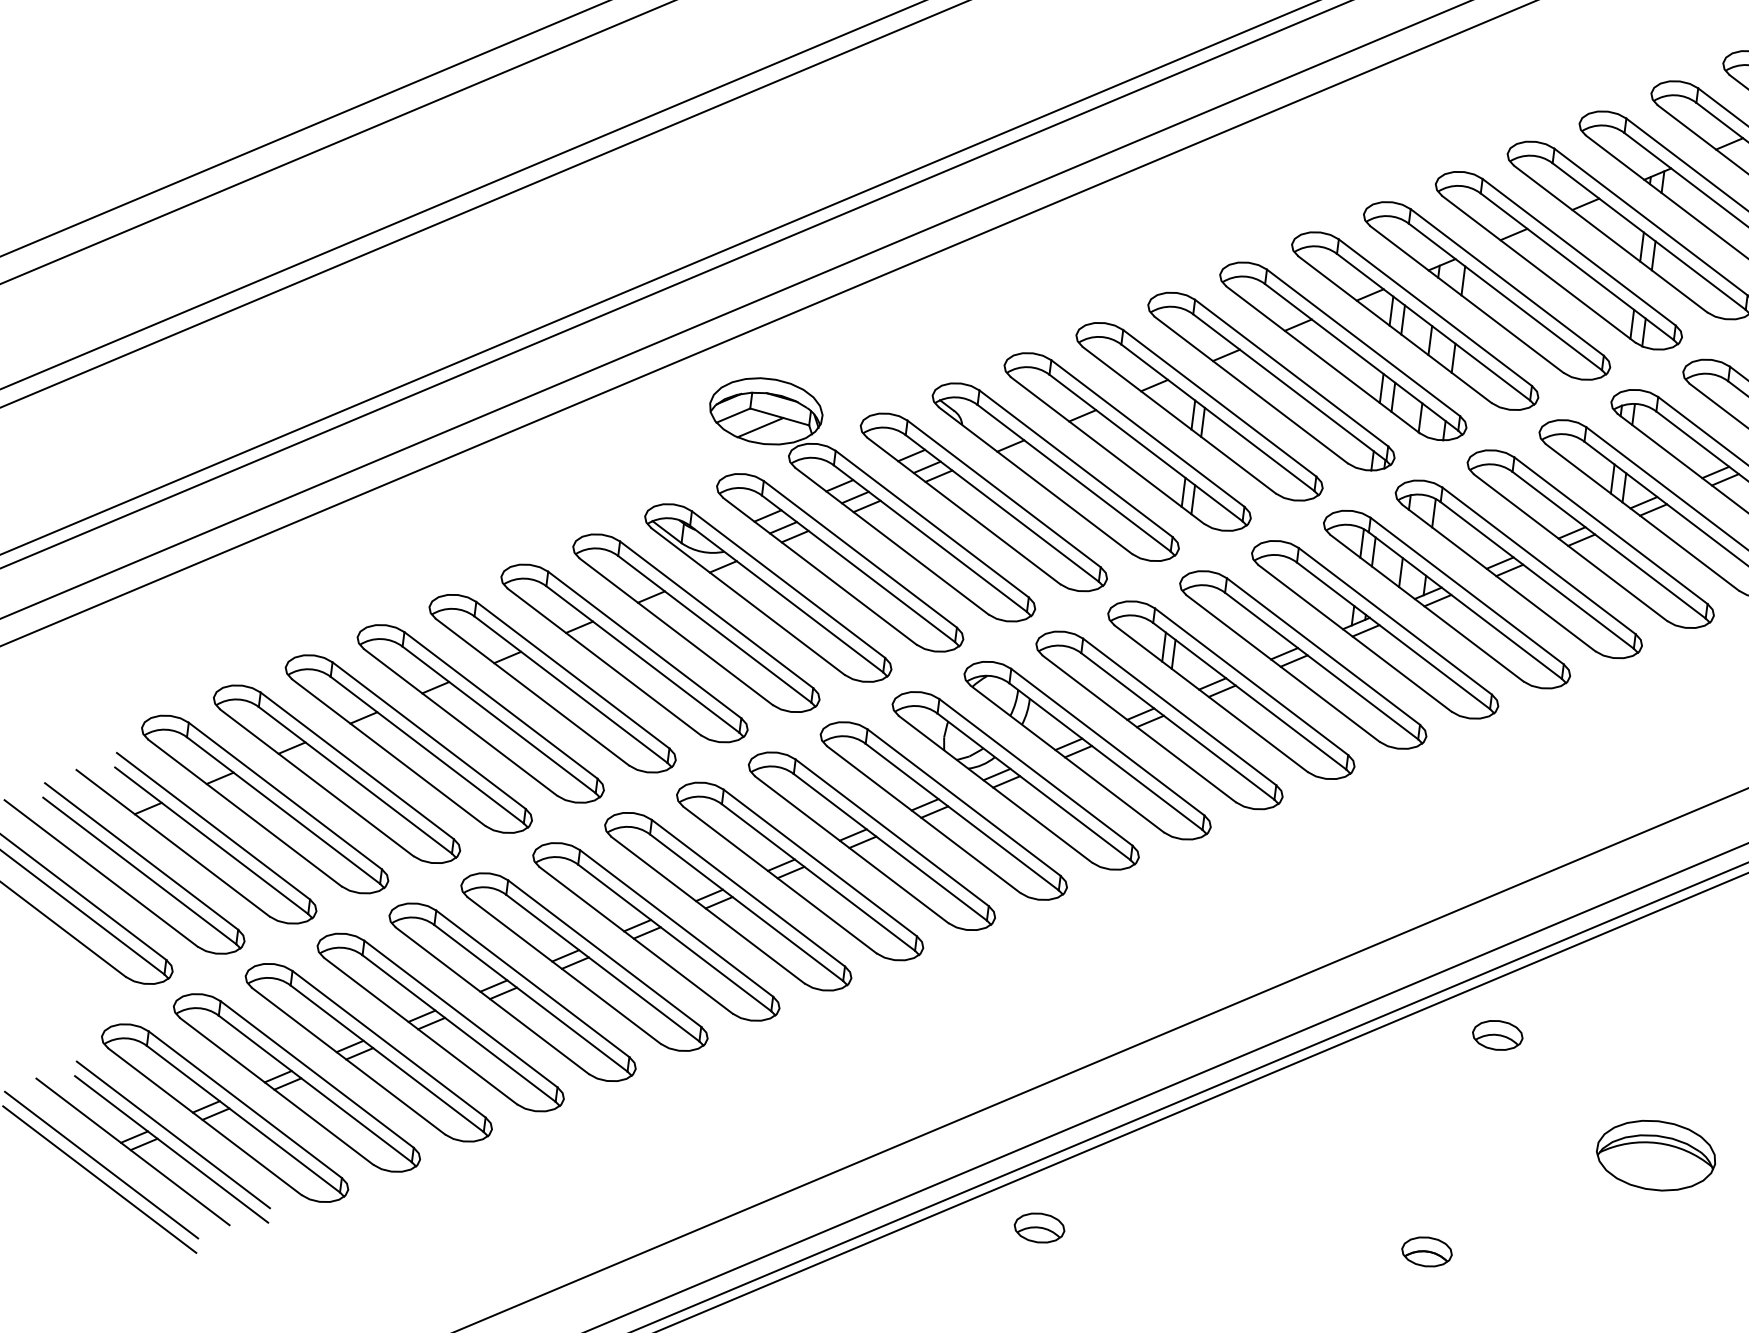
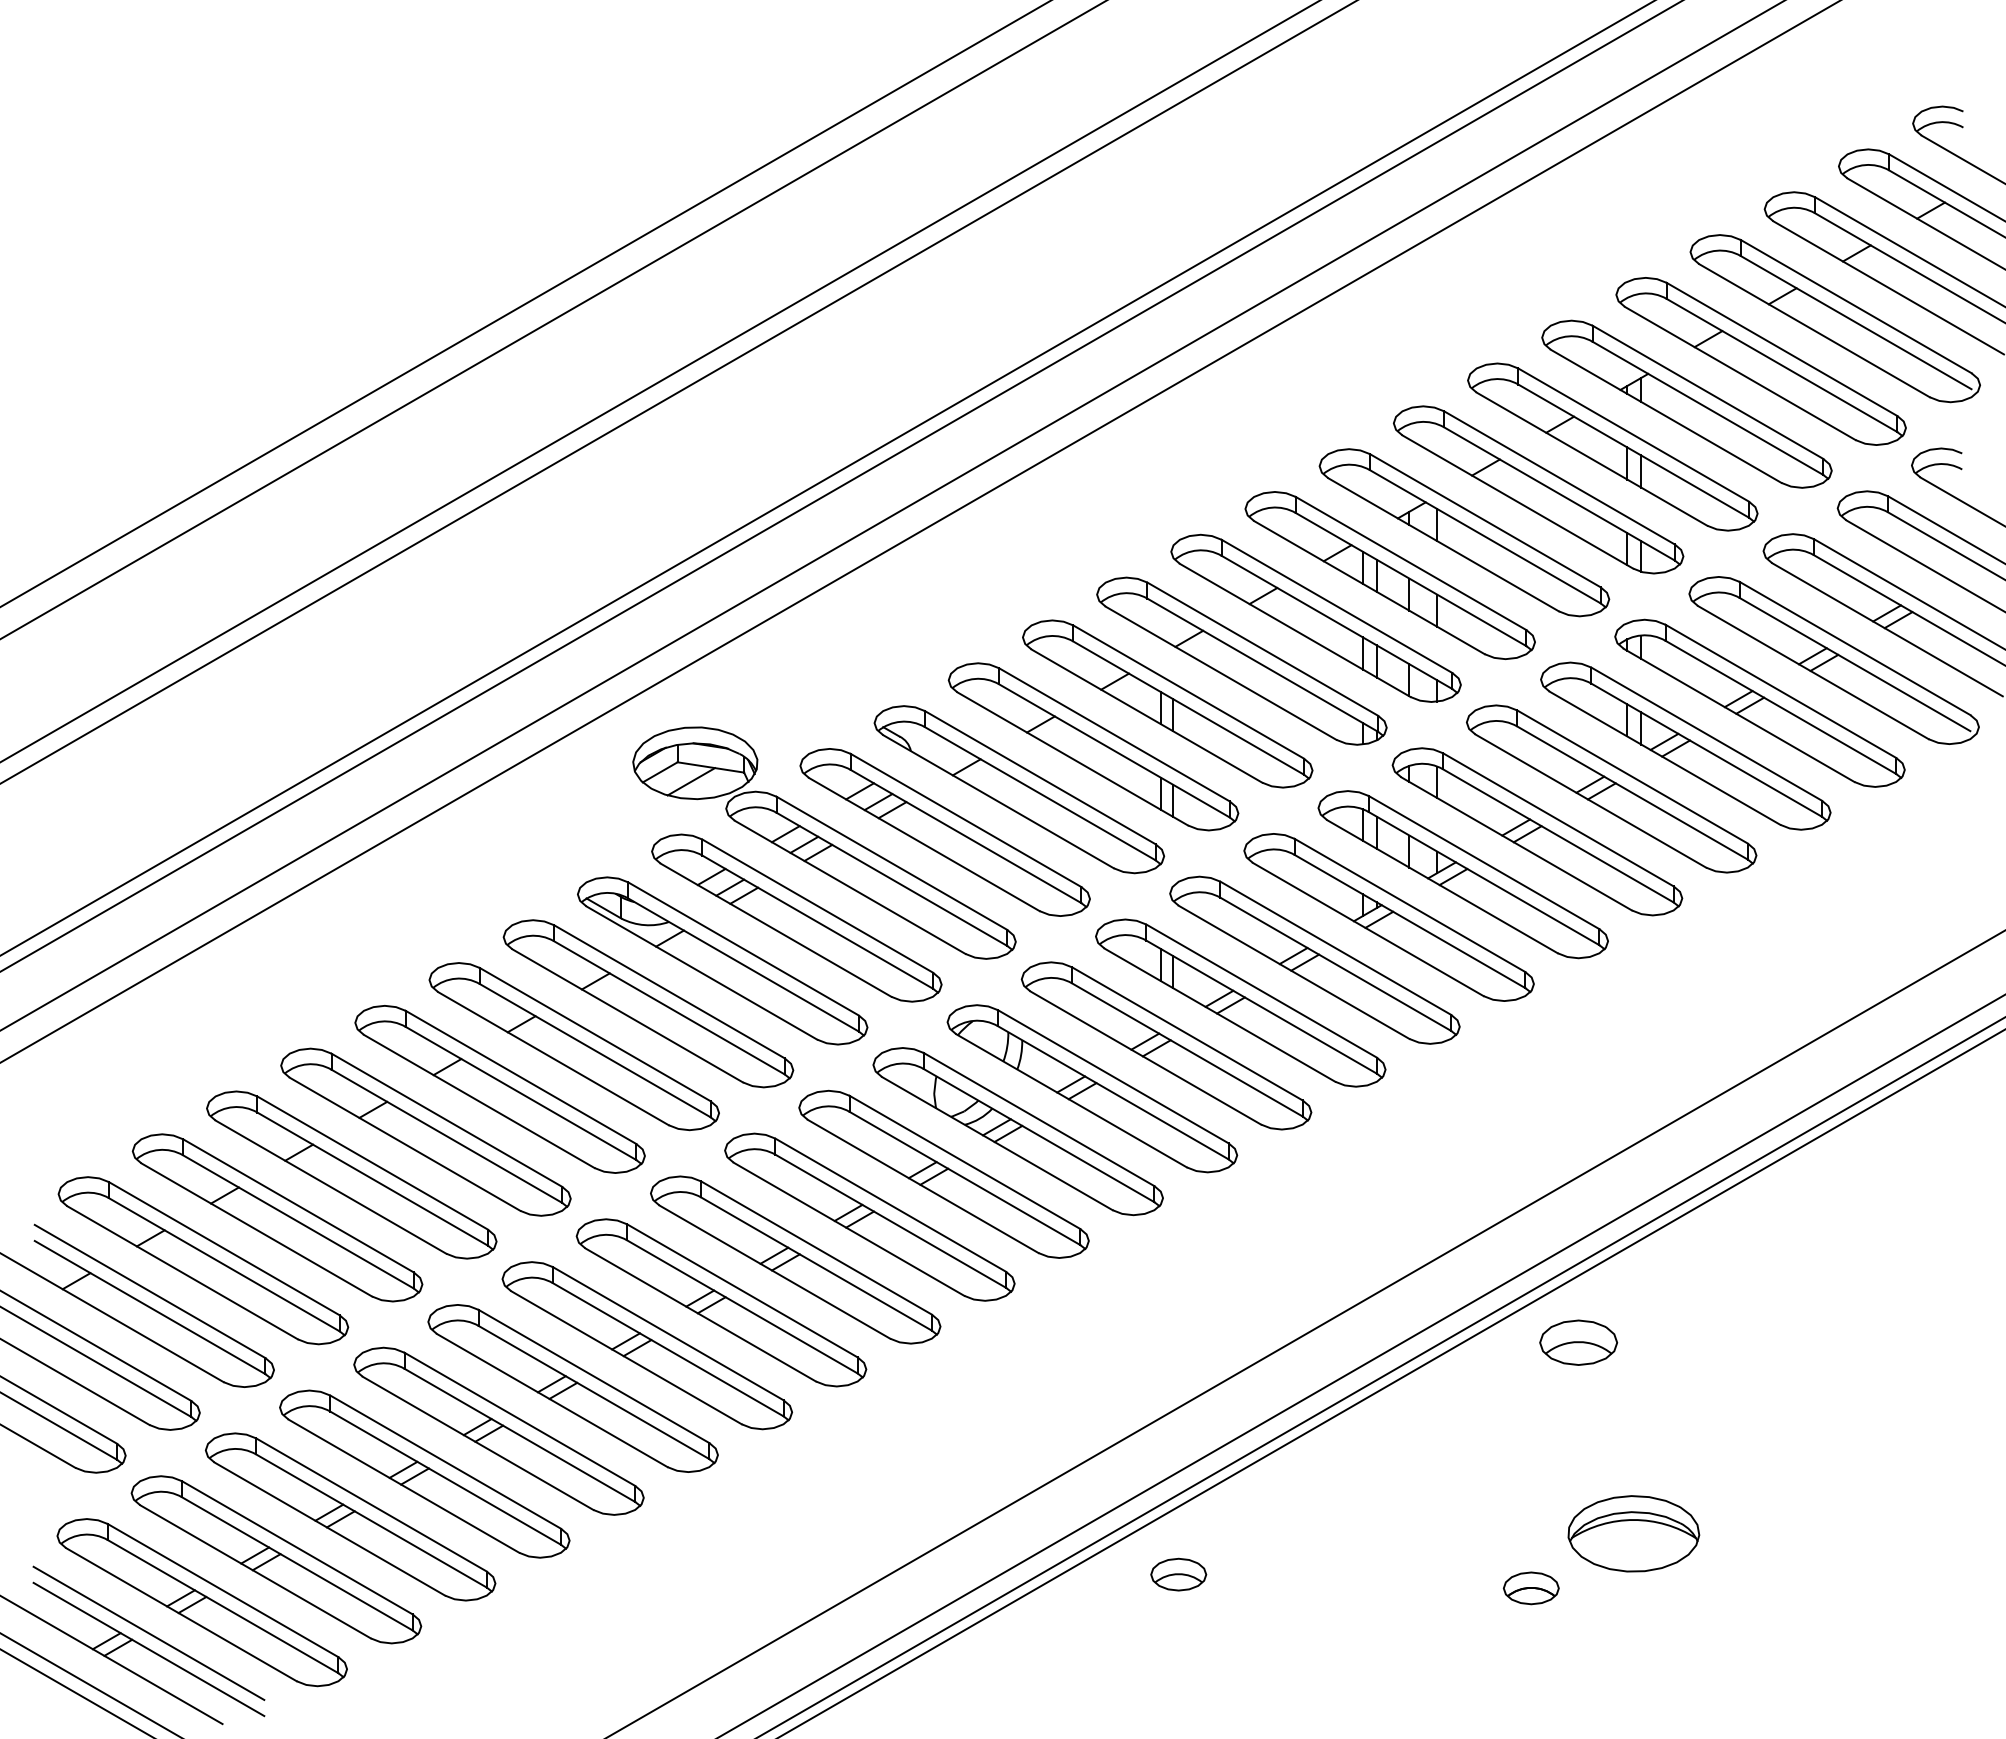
part: (1497, 1035) -> (1578, 1342), size x1.4
part: (1655, 1155) -> (1633, 1533), moved
part: (1039, 1227) -> (1178, 1574), moved

